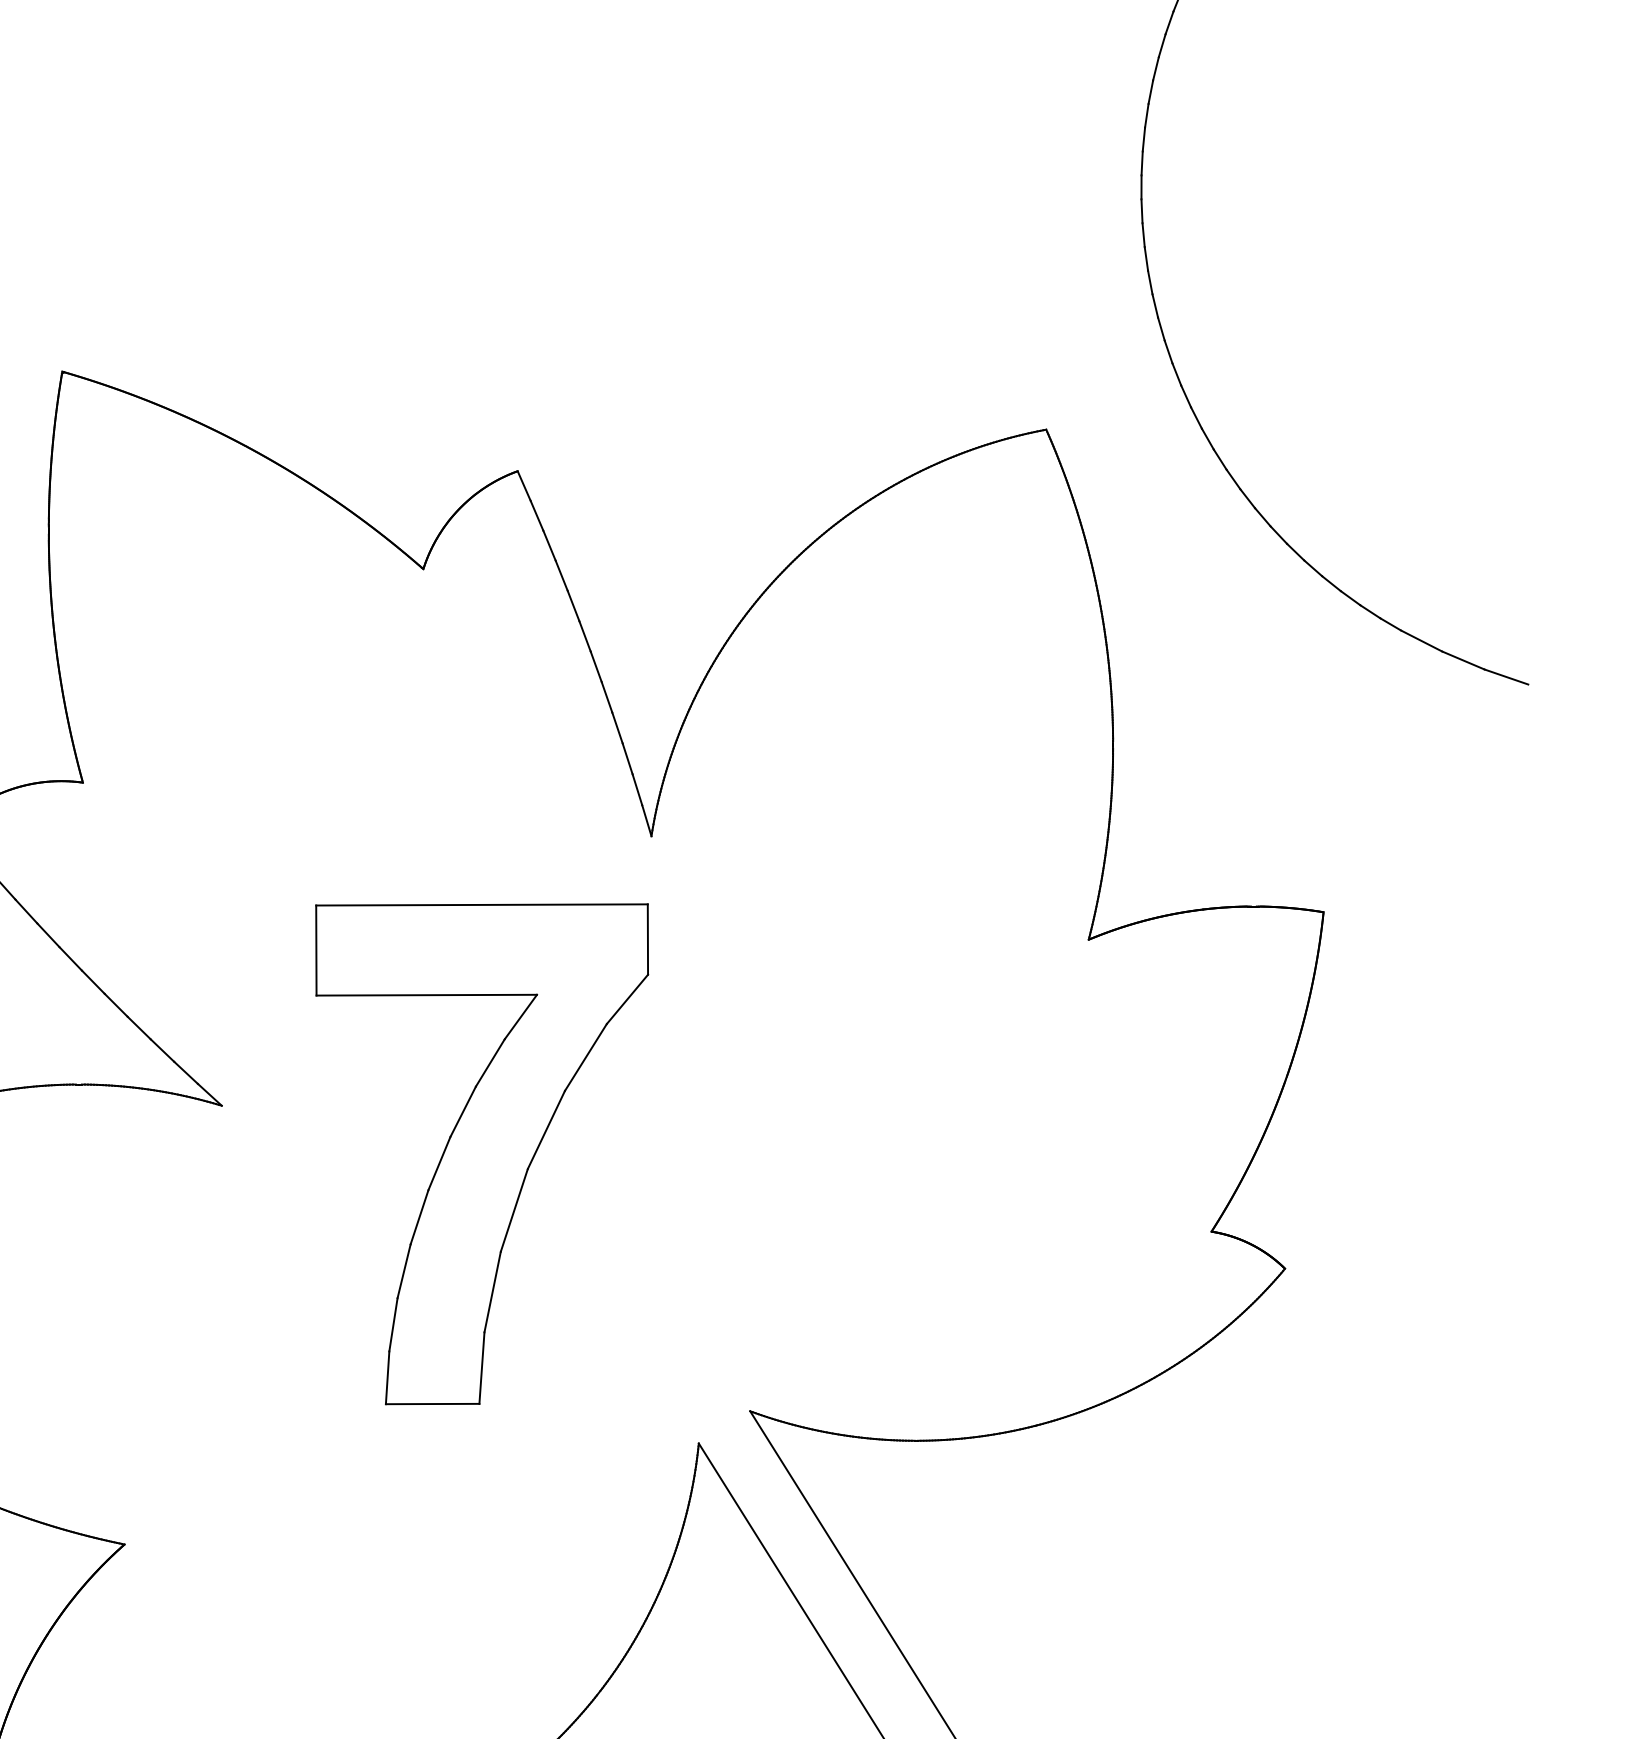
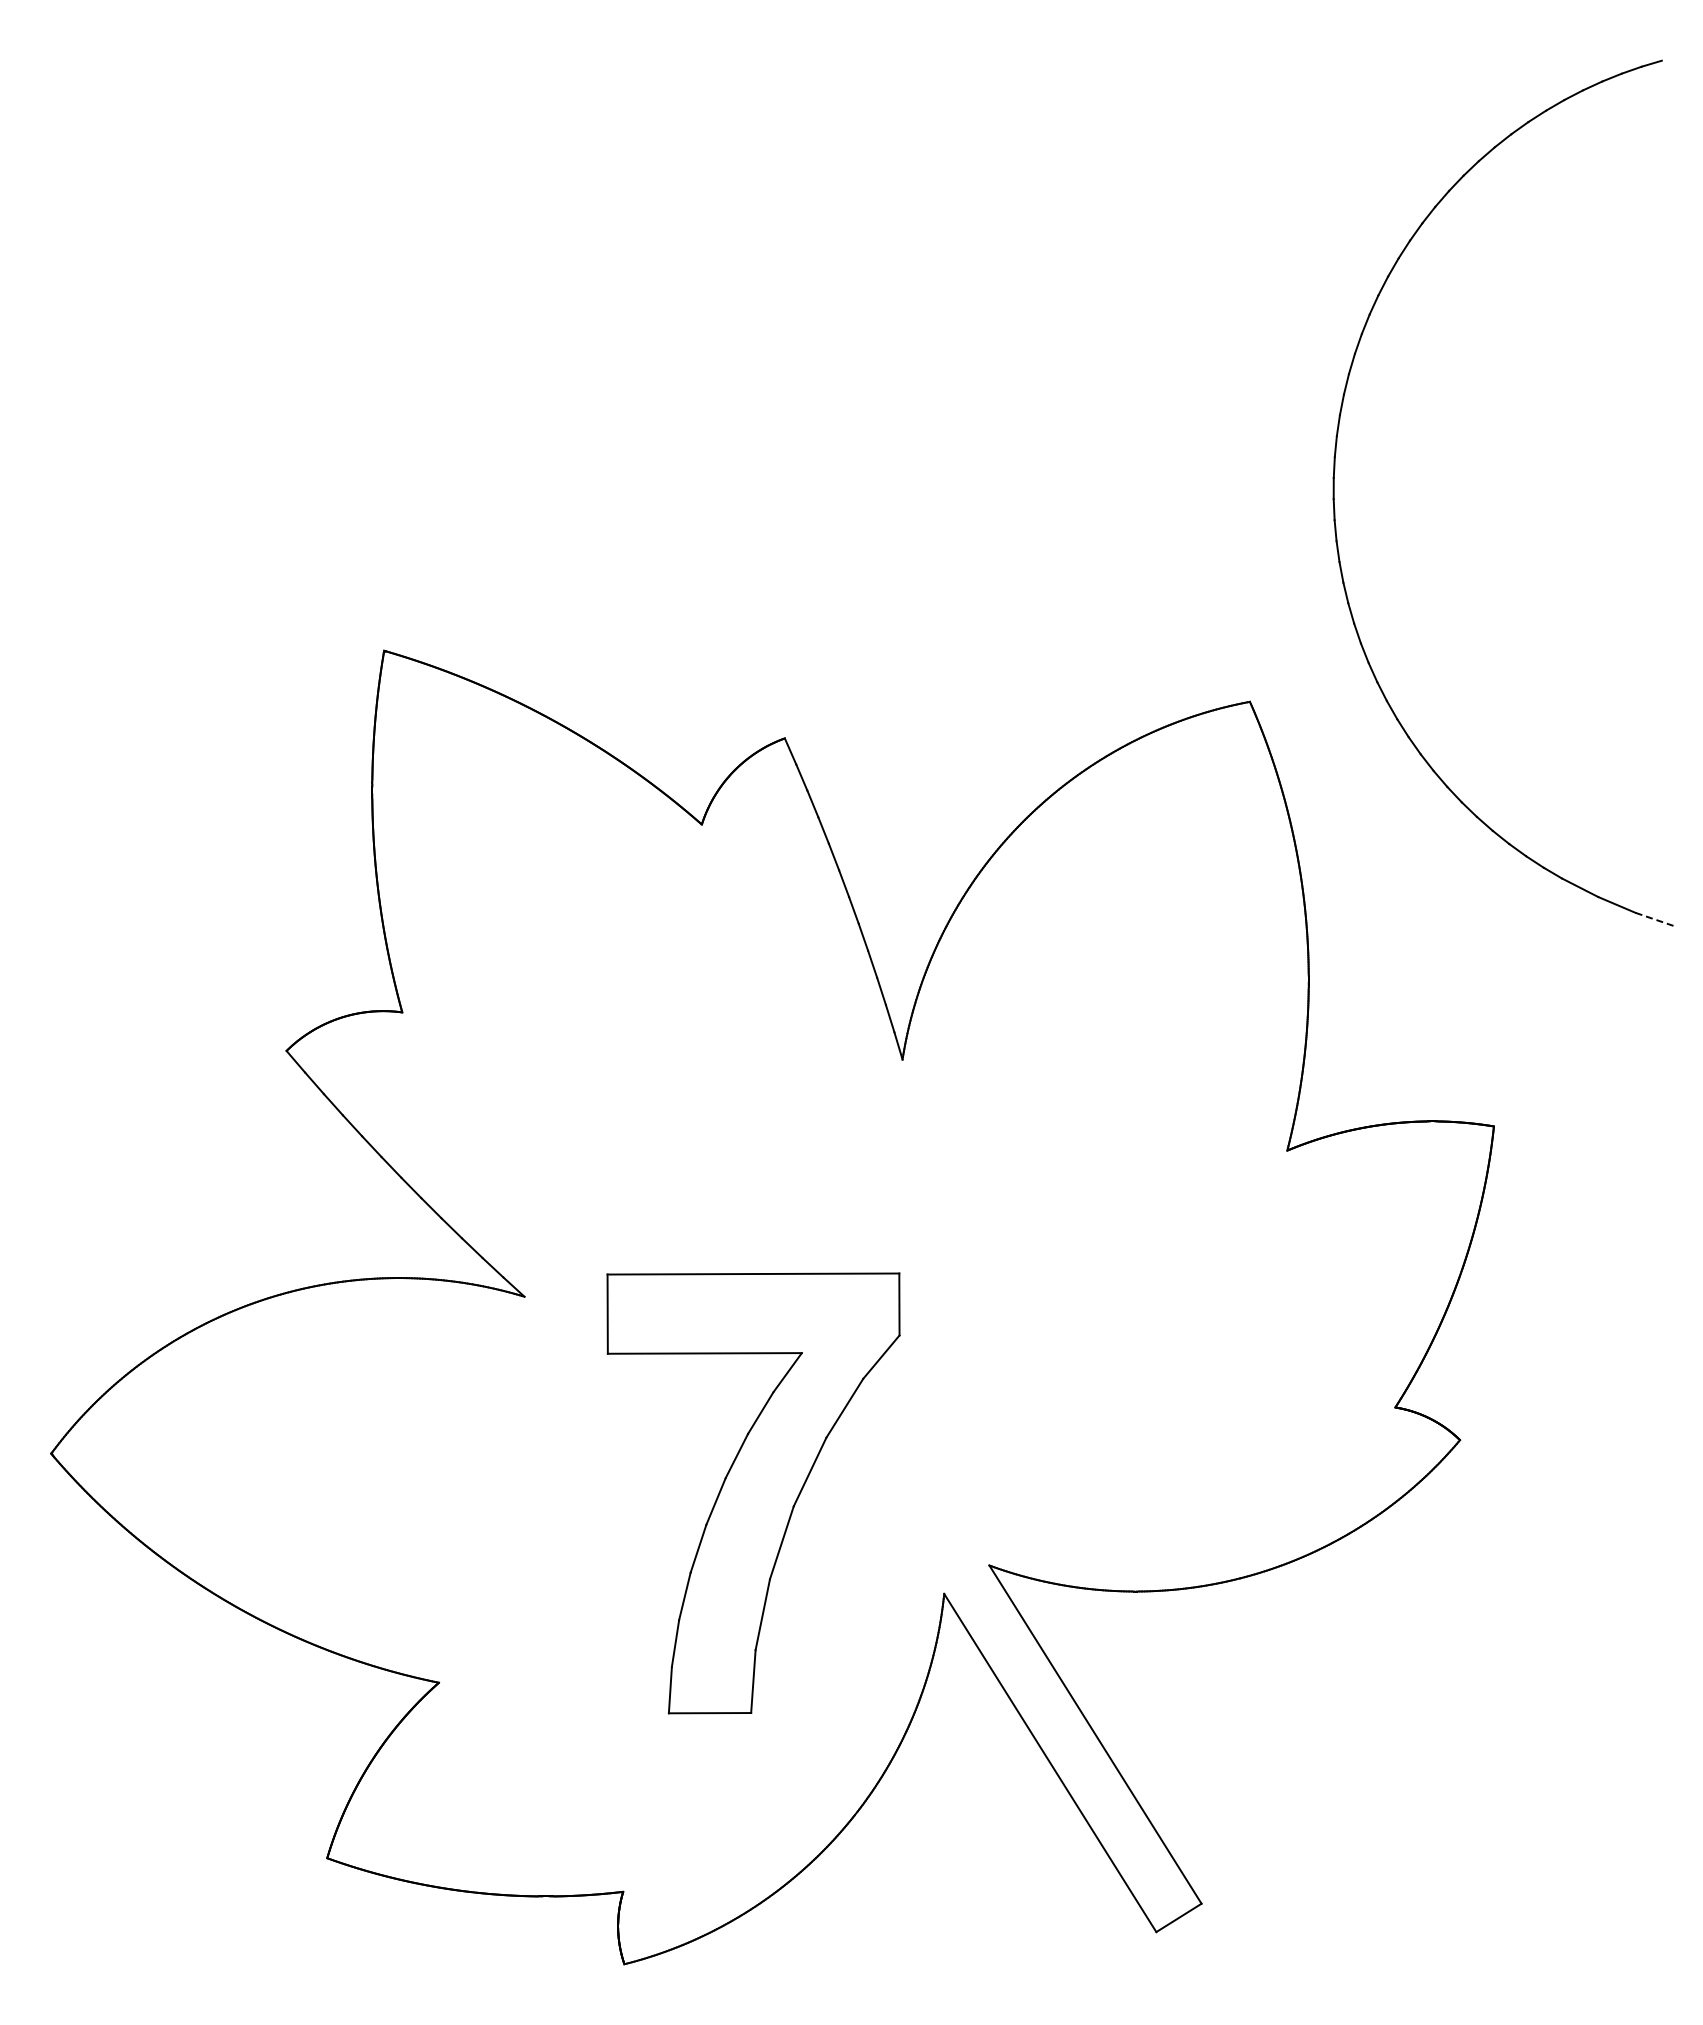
line: (1507, 677) -> (1655, 919), solid -> dashed
part: (482, 1154) -> (753, 1493), moved

